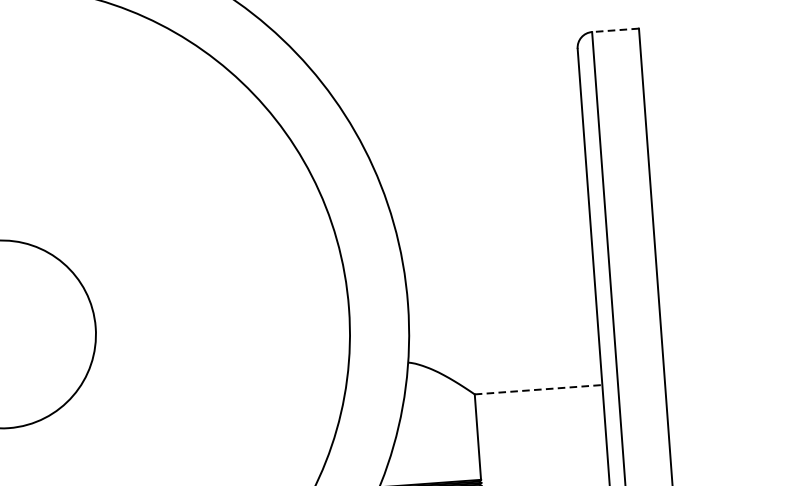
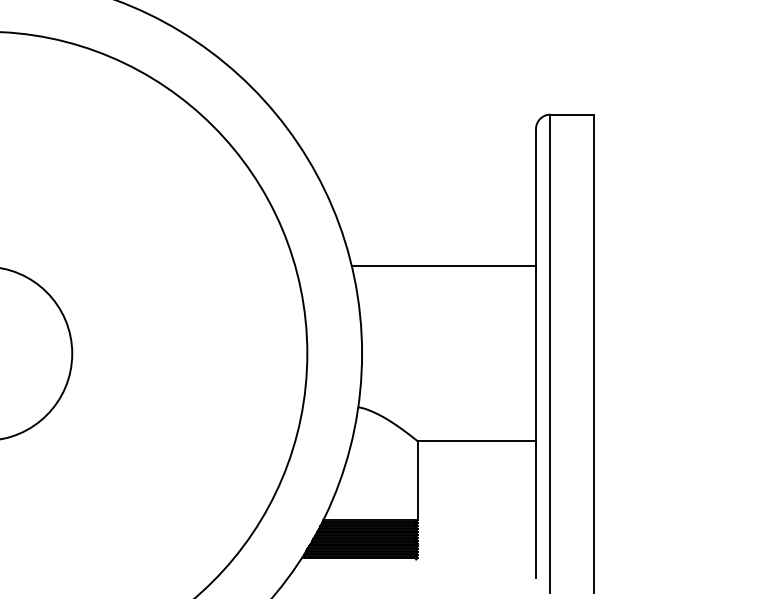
line: (615, 30) -> (572, 114), dashed -> solid
line: (488, 204) -> (443, 266), added
line: (539, 390) -> (477, 441), dashed -> solid

